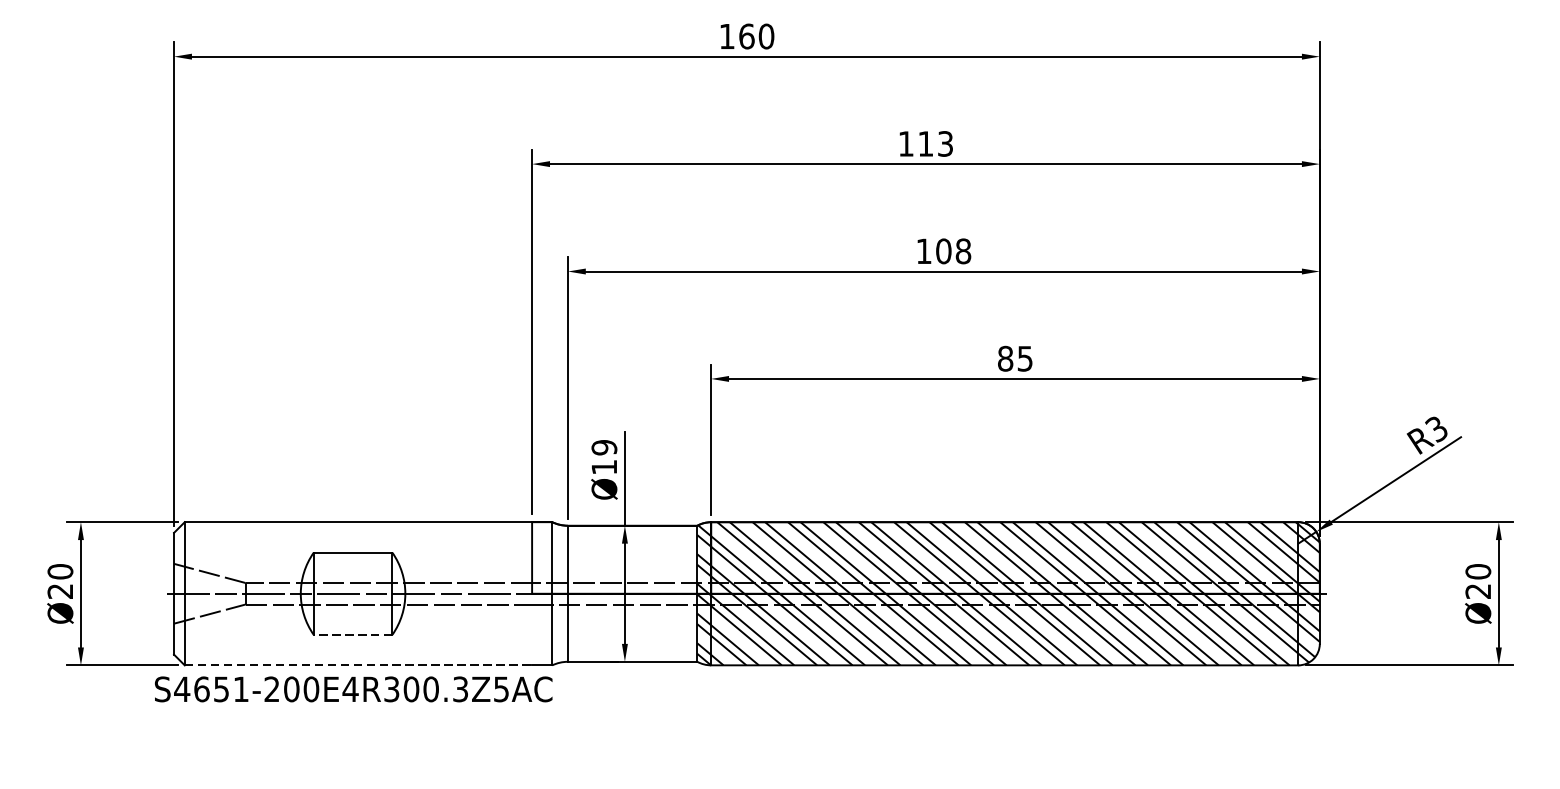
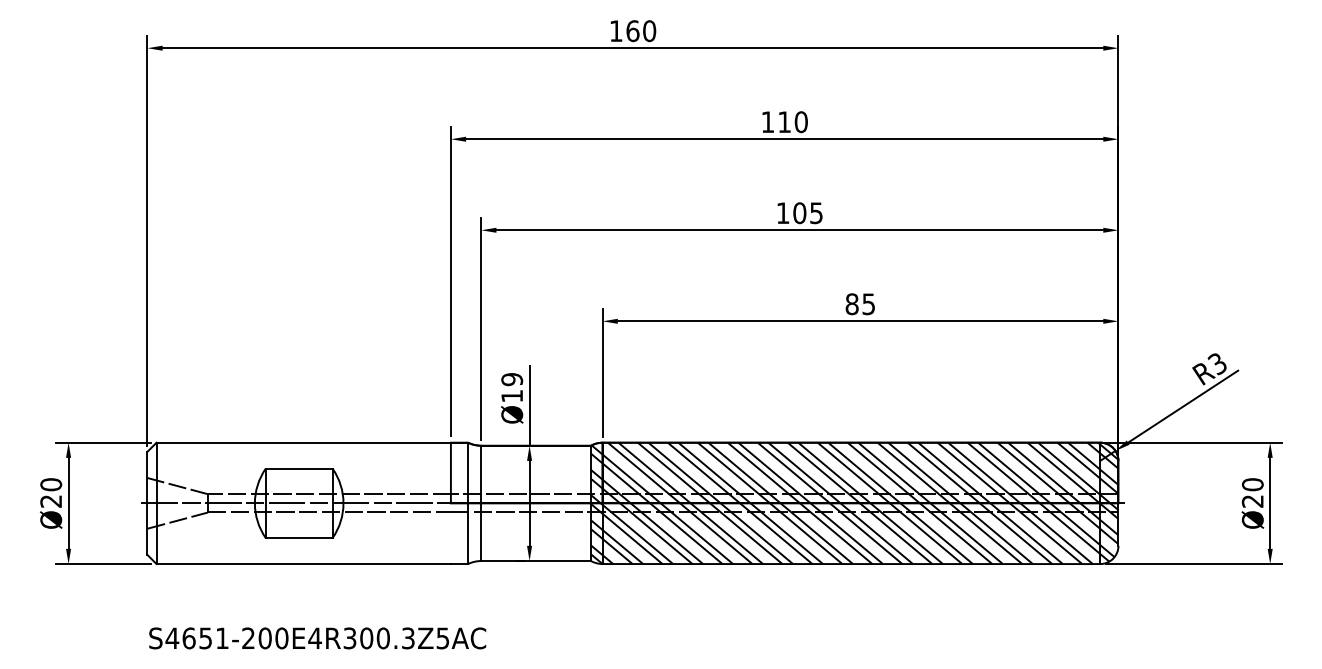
text: (944, 144) -> (800, 122), 113 -> 110
text: (963, 251) -> (816, 213), 108 -> 105
line: (352, 635) -> (298, 538), dashed -> solid
line: (359, 665) -> (304, 564), dashed -> solid
text: (353, 689) -> (317, 638), moved

